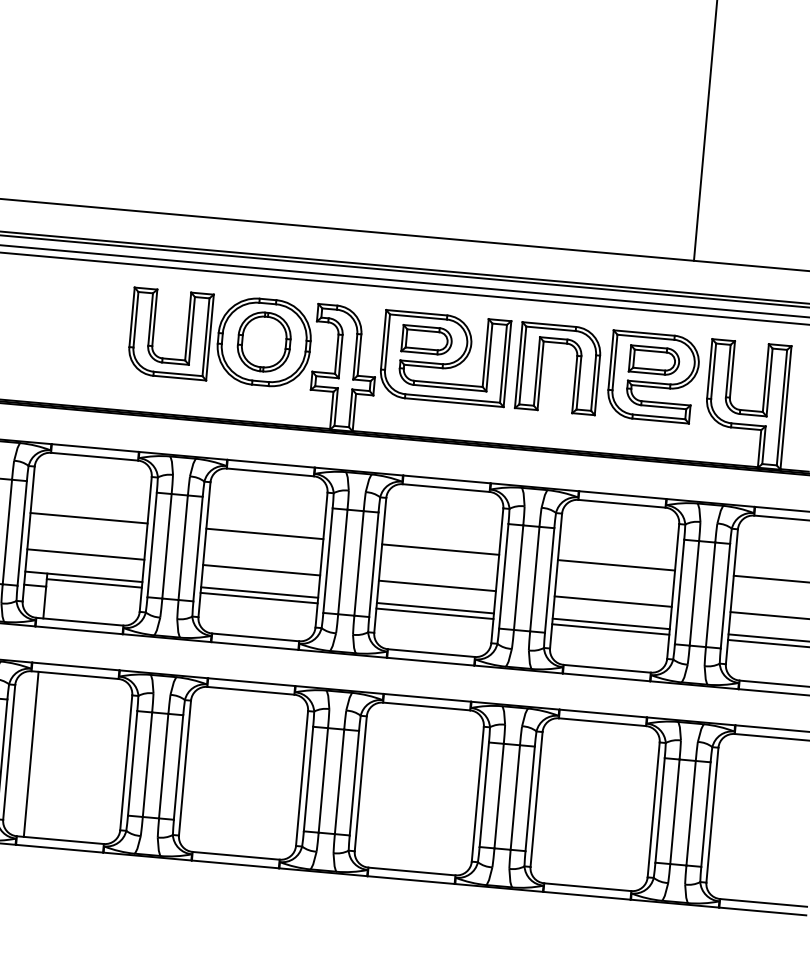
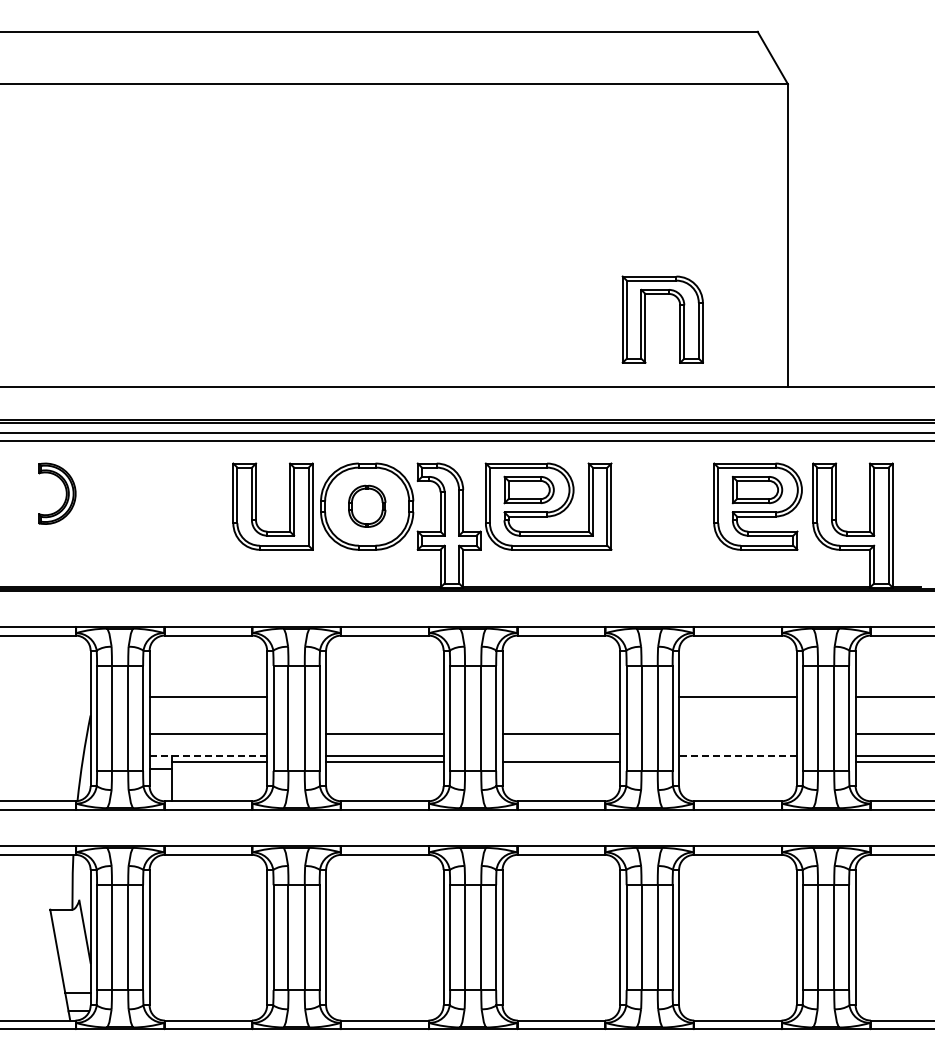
part: (264, 342) -> (367, 506), size x0.7
part: (541, 366) -> (645, 319), moved
line: (264, 534) -> (384, 697), removed
line: (440, 549) -> (561, 697), removed
line: (83, 577) -> (208, 756), solid -> dashed
line: (612, 601) -> (737, 733), removed
line: (435, 608) -> (561, 756), removed
line: (610, 624) -> (737, 756), solid -> dashed
line: (610, 629) -> (737, 761), removed
line: (31, 754) -> (171, 937), removed

